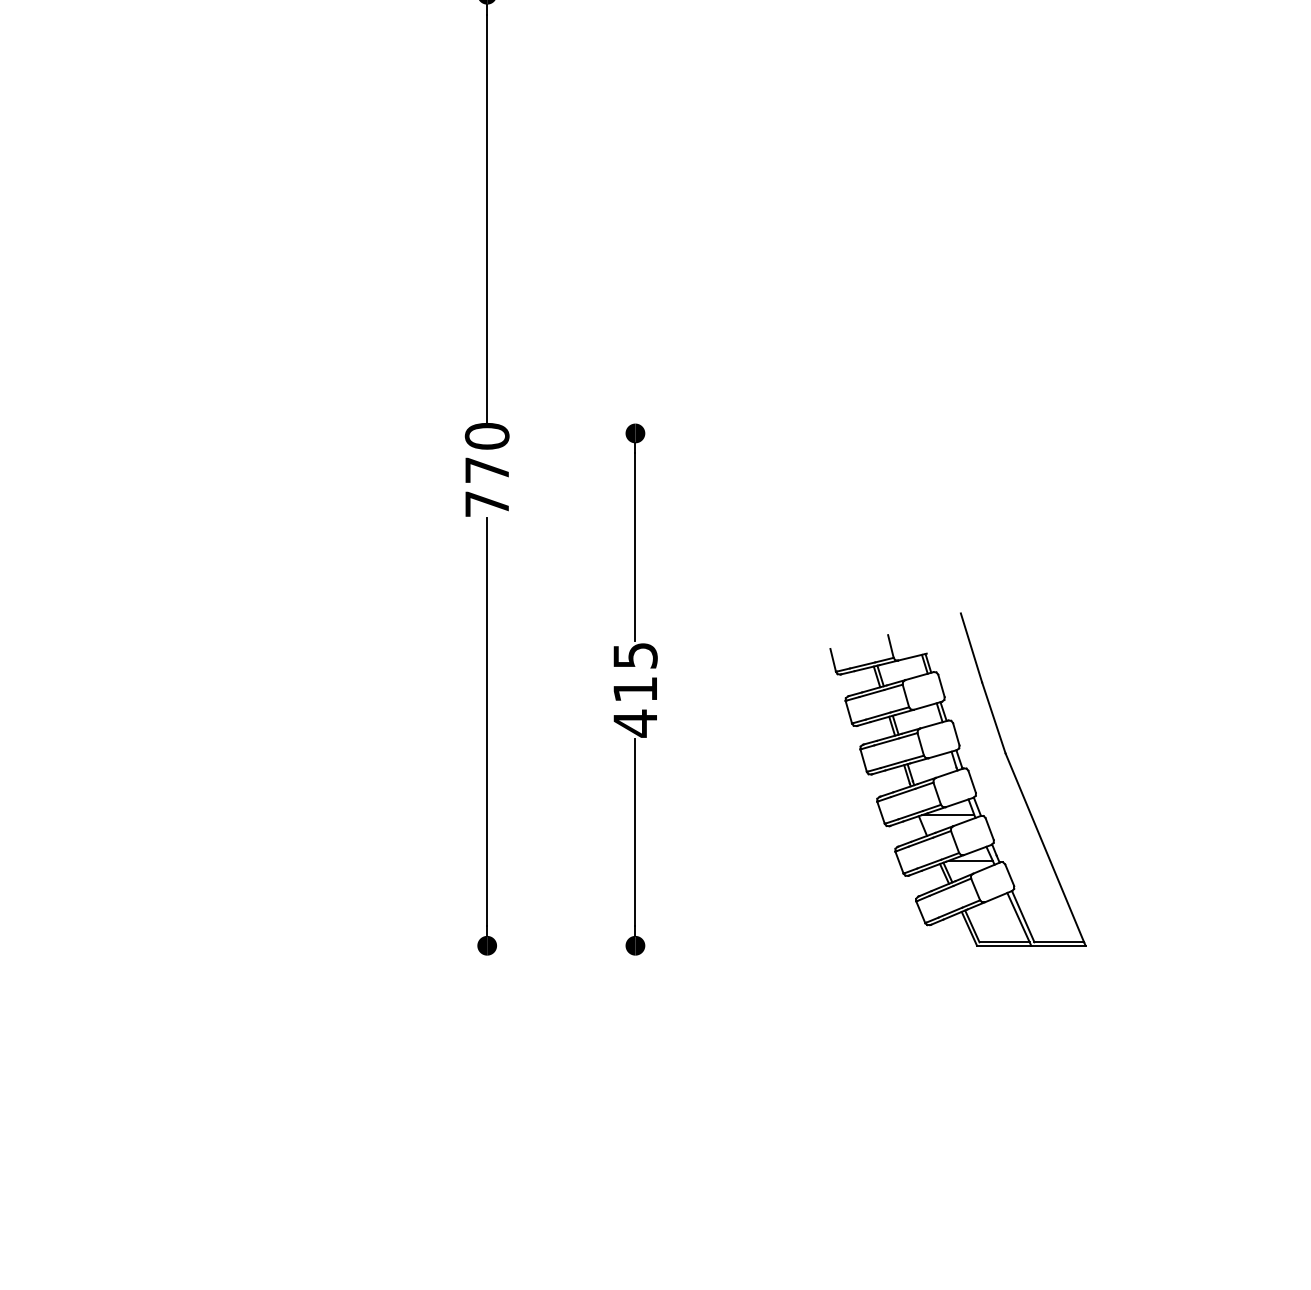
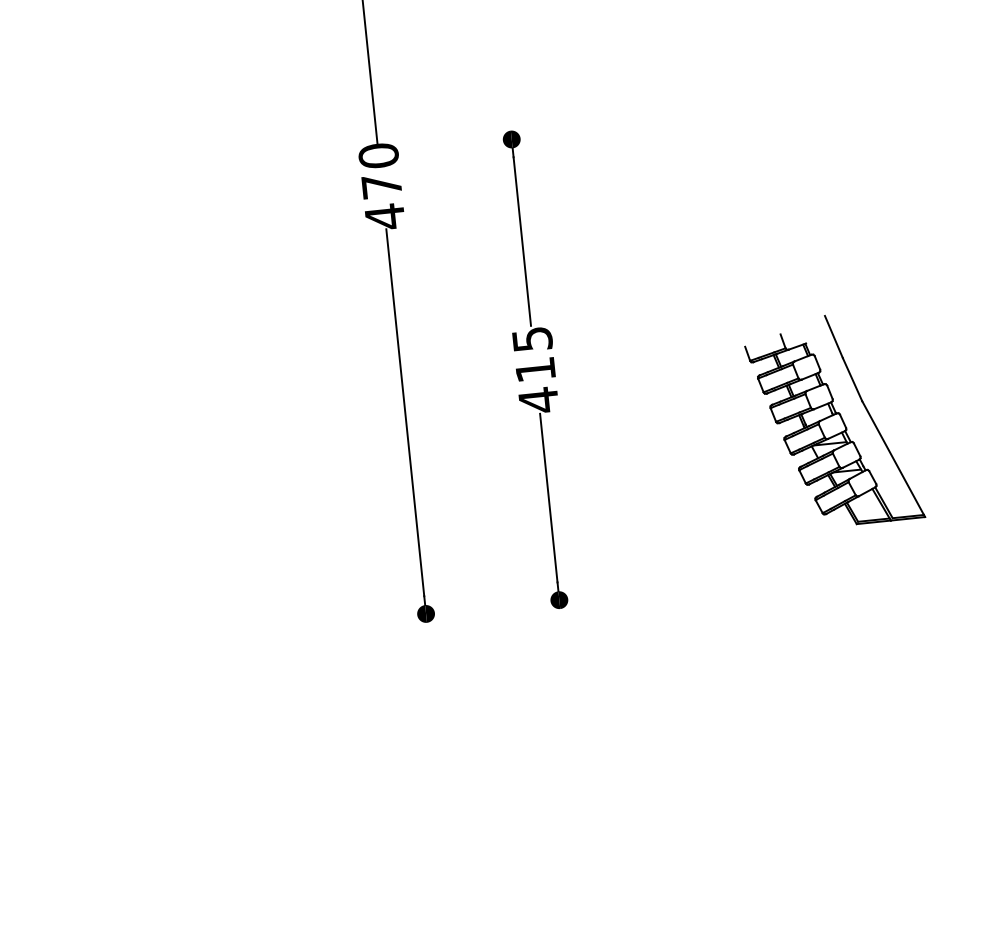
text: (486, 504) -> (384, 217), 770 -> 470
part: (957, 779) -> (833, 420), size x0.7

